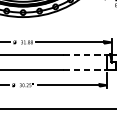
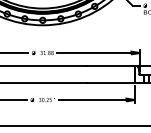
line: (84, 54) -> (110, 66), dashed -> solid
line: (84, 70) -> (110, 83), dashed -> solid

